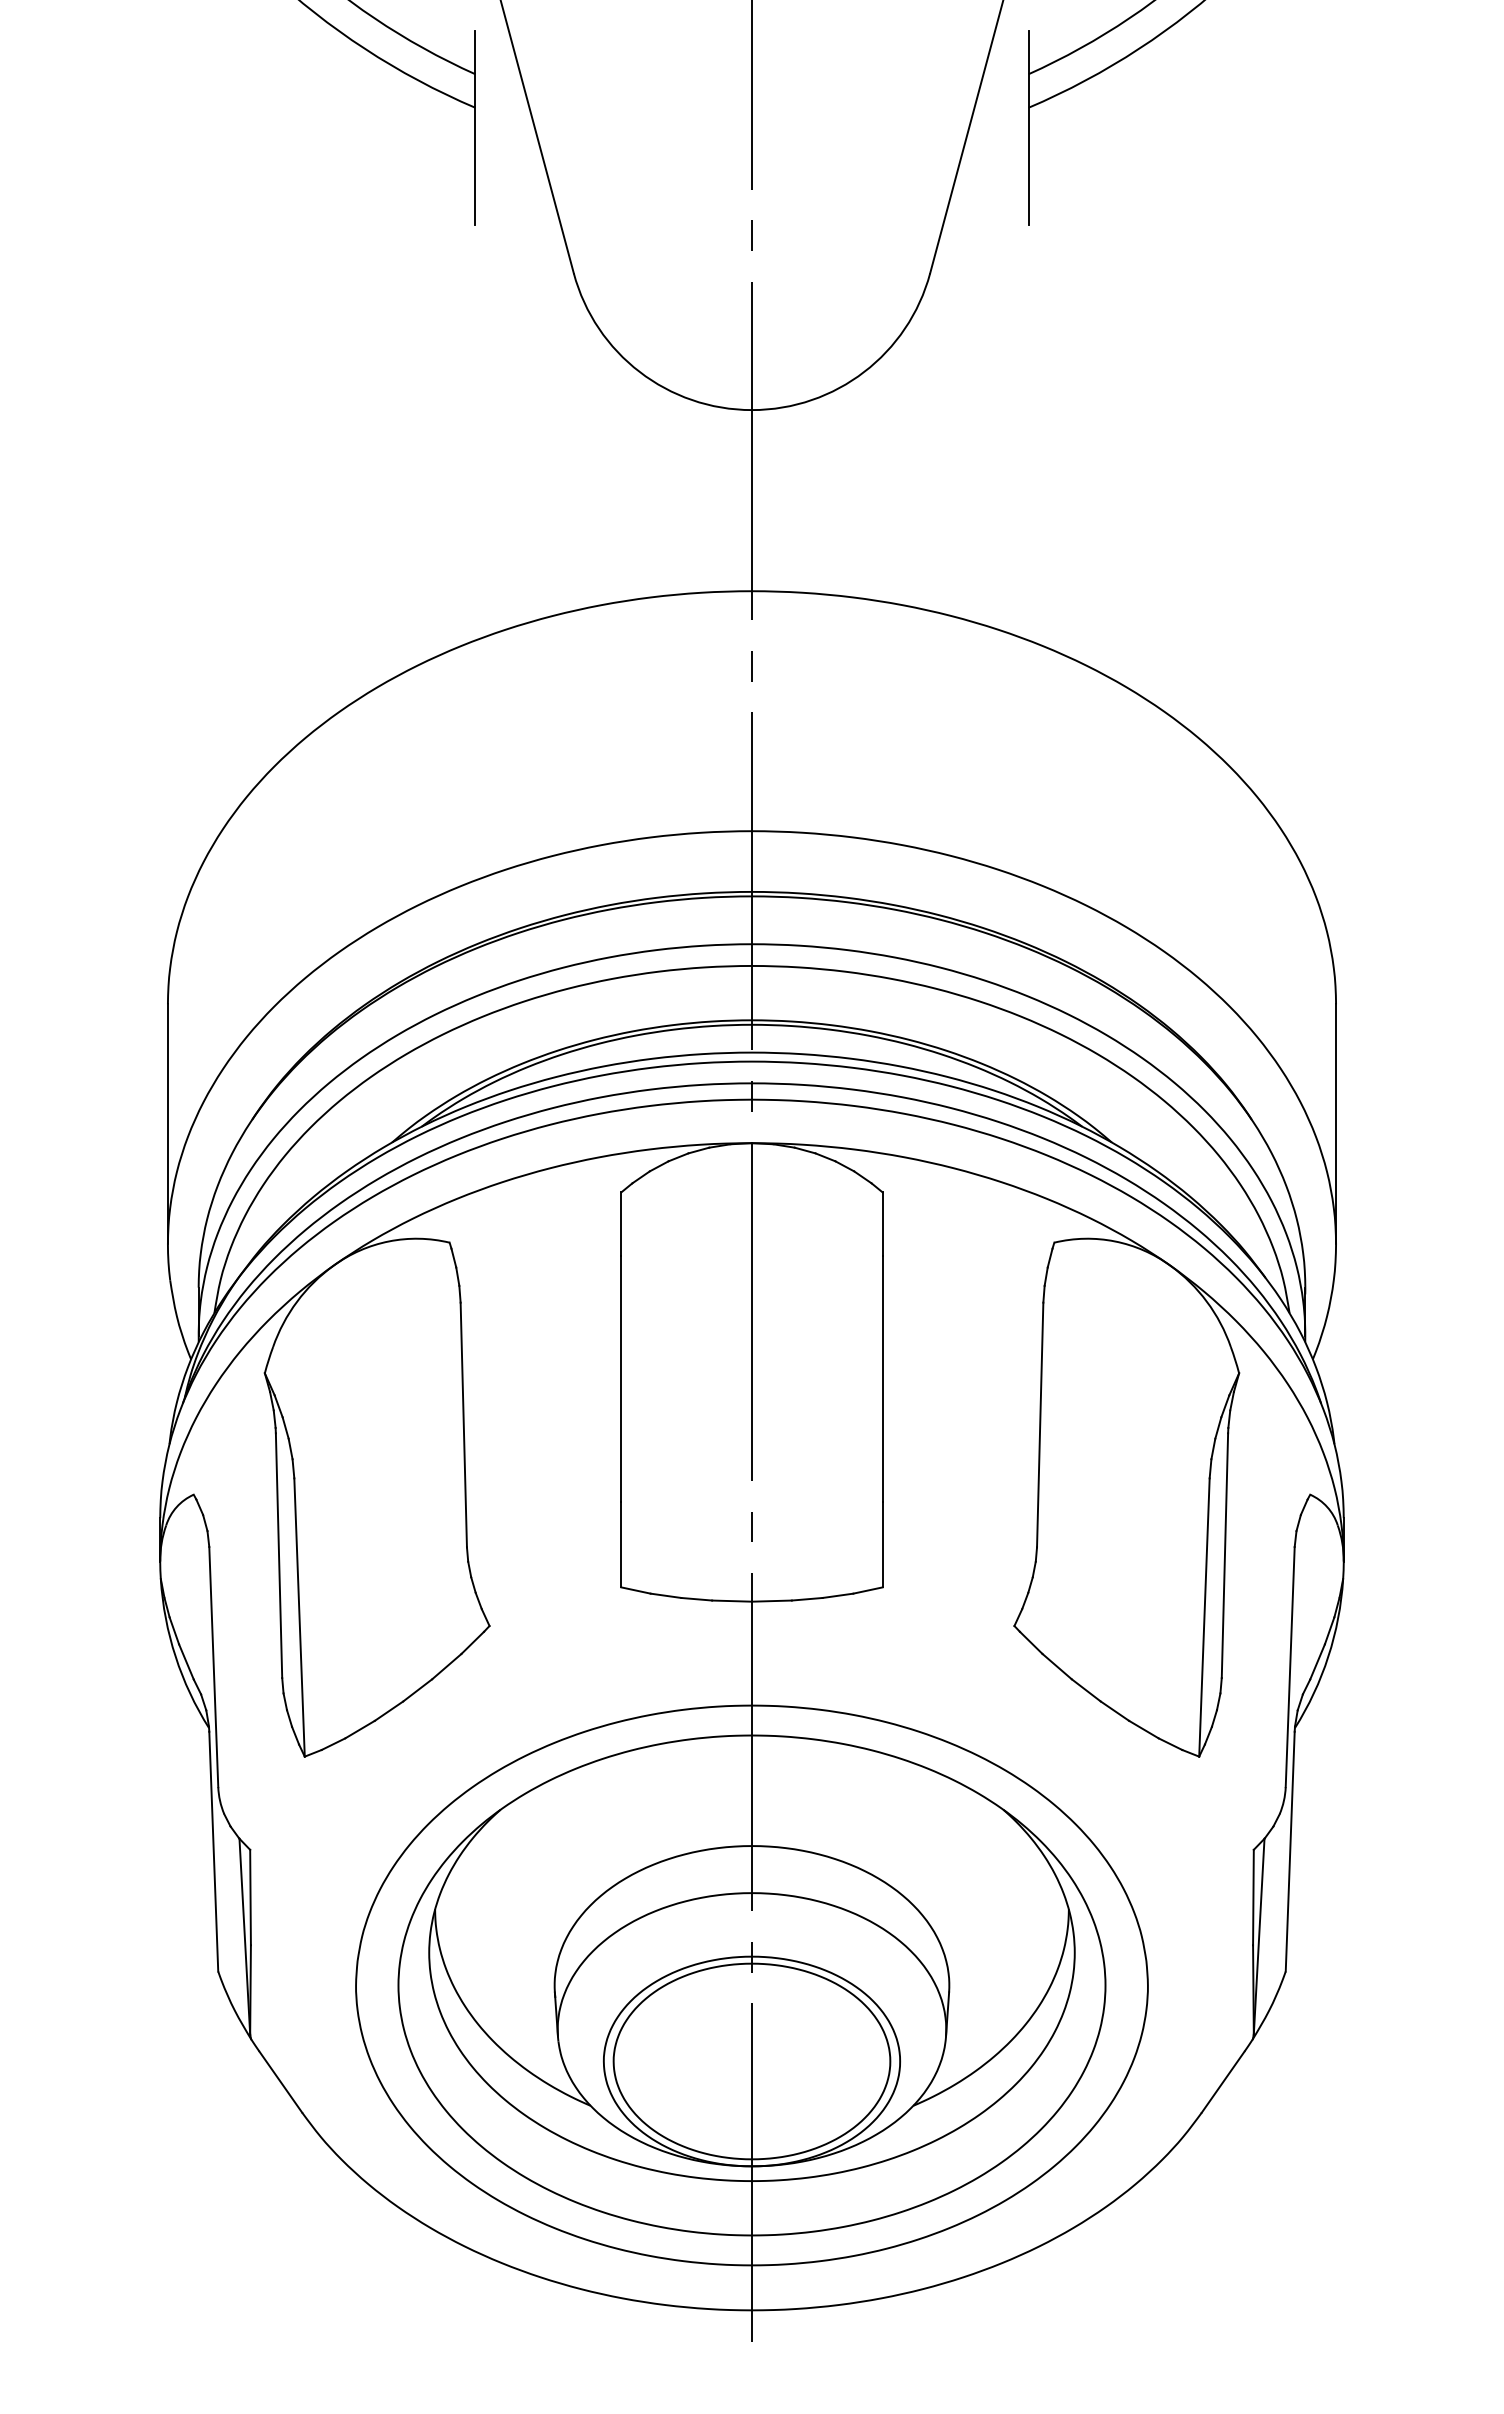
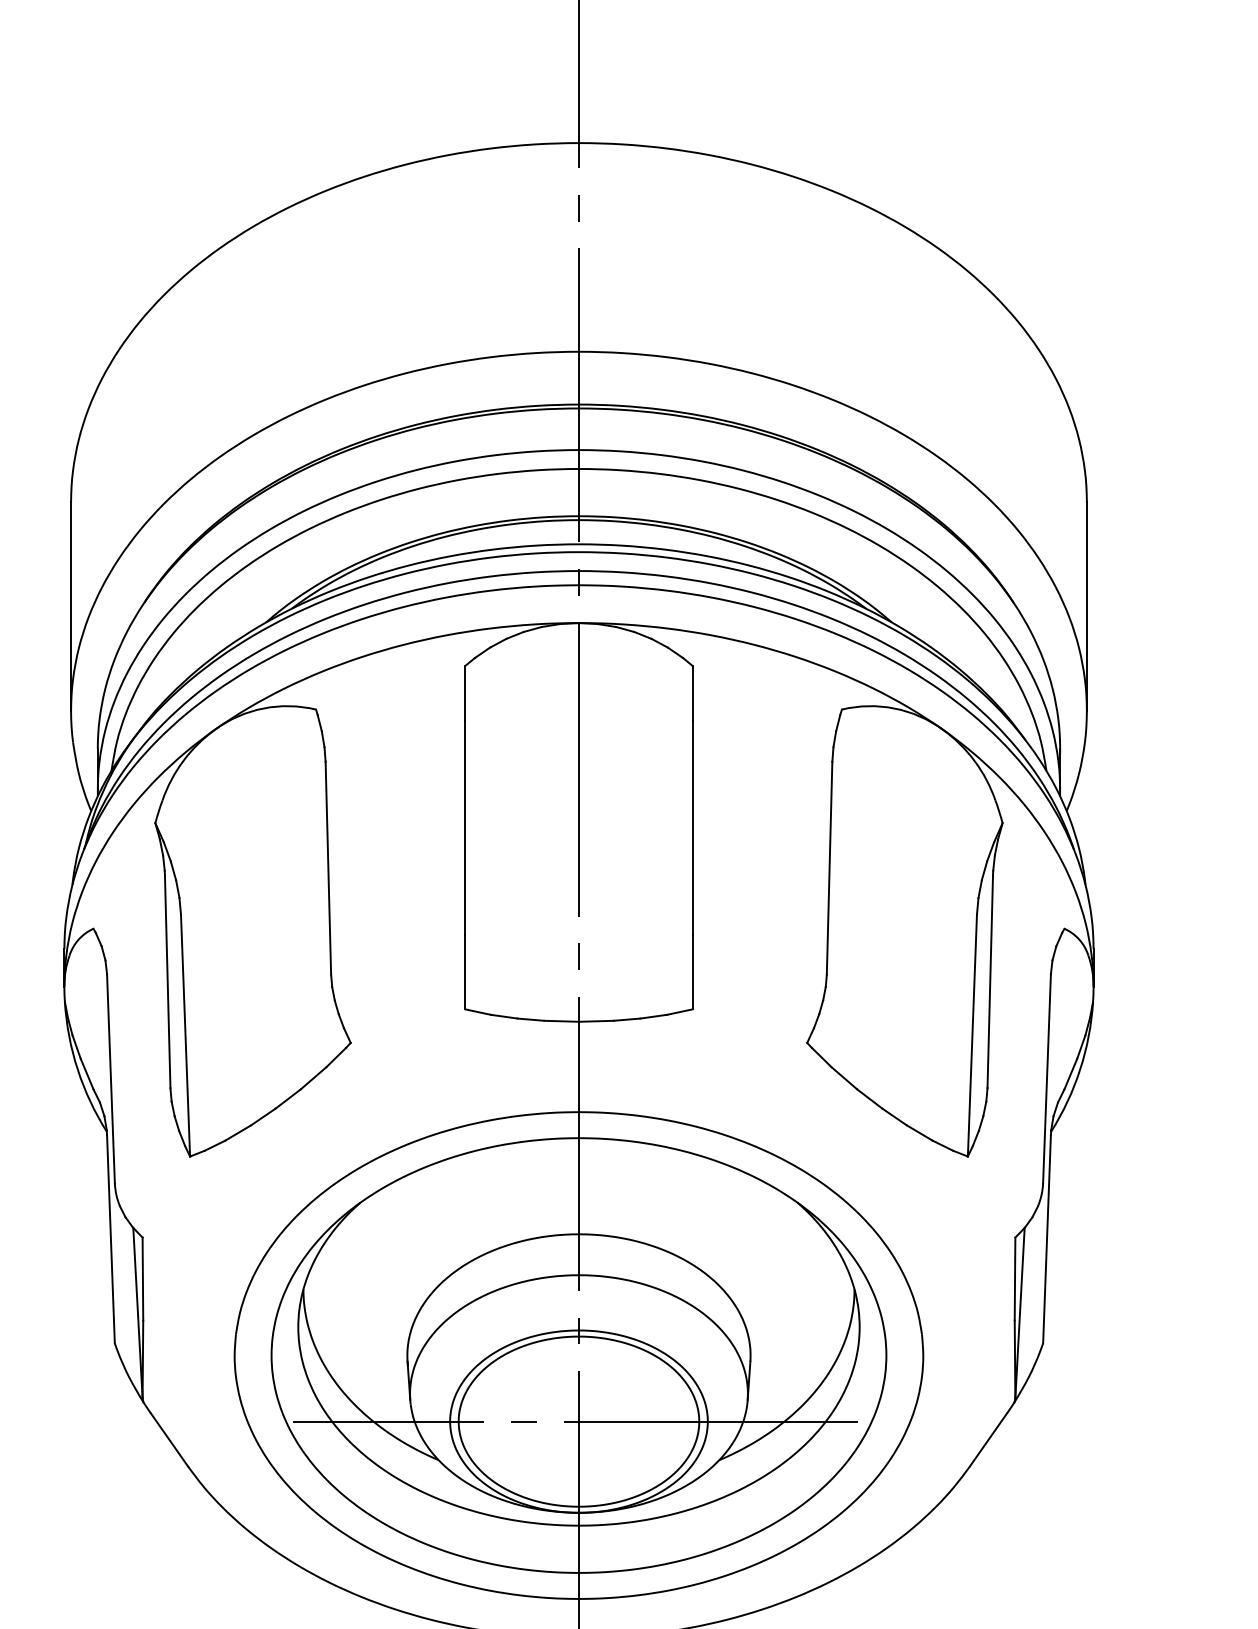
line: (747, 2061) -> (575, 1421), added

